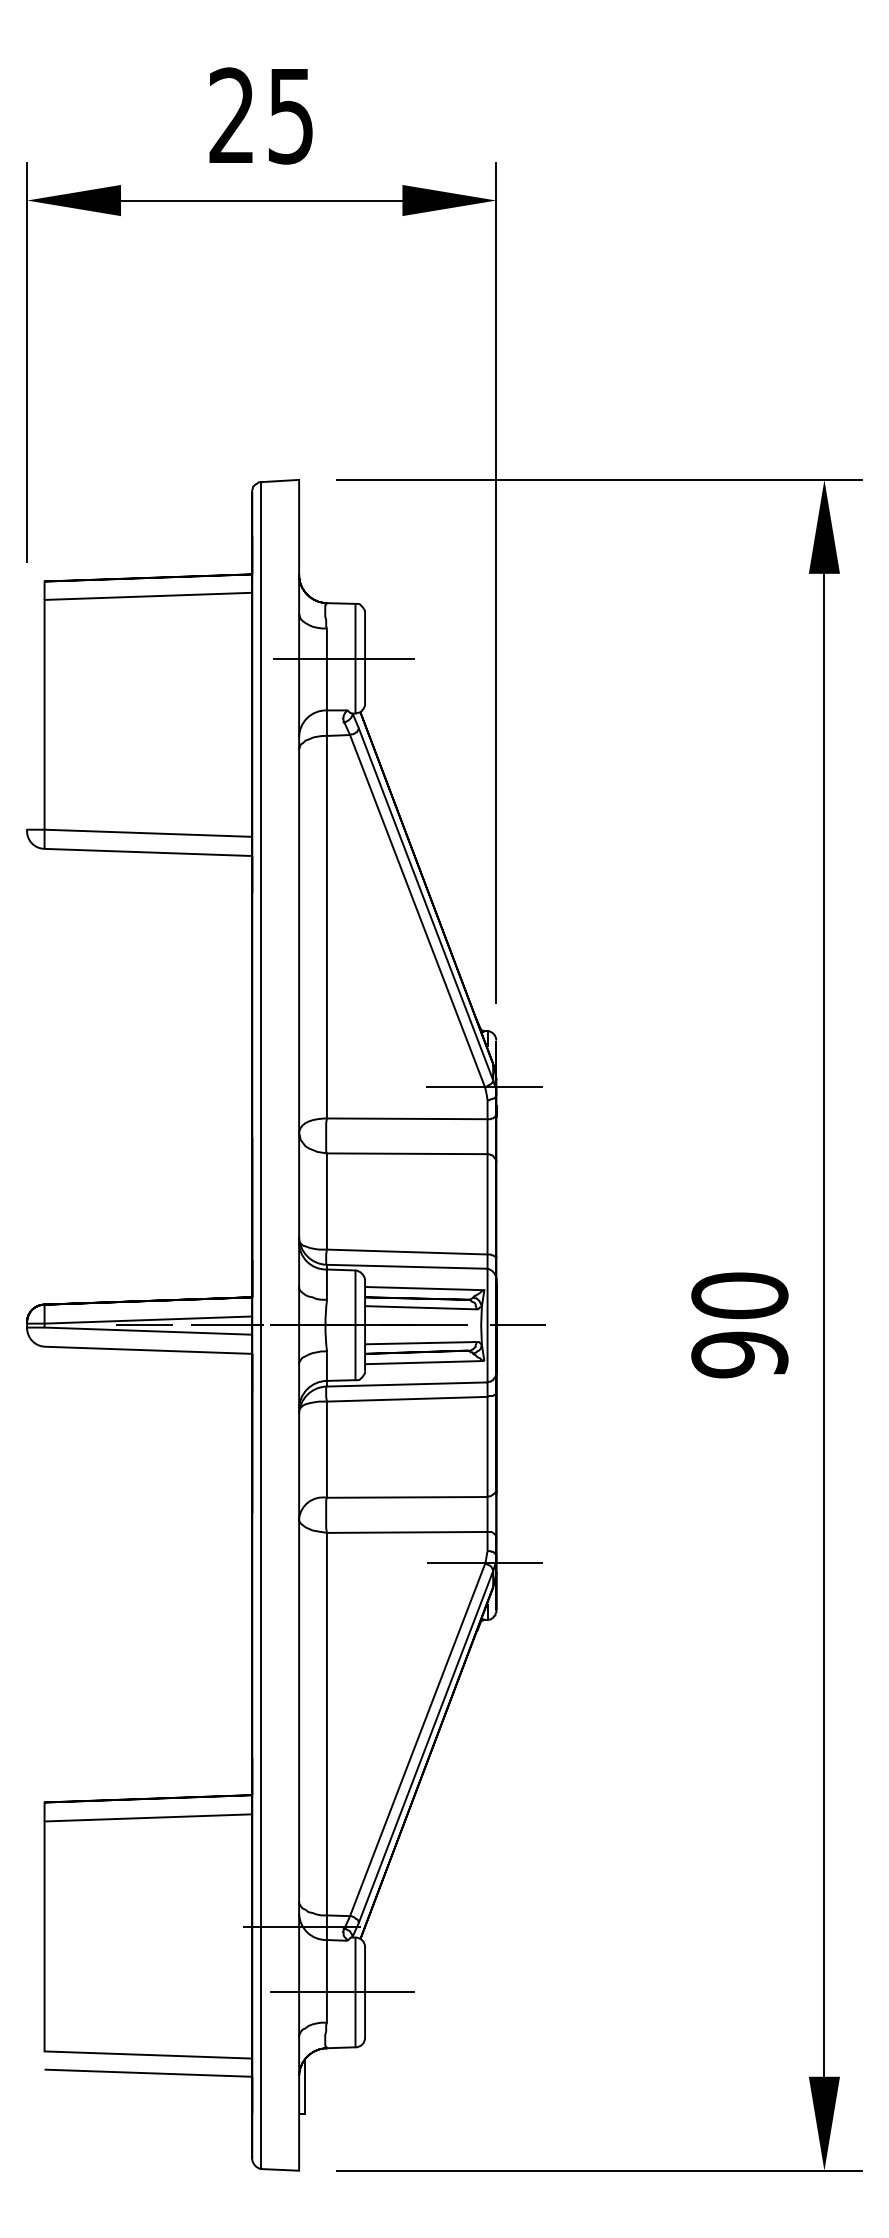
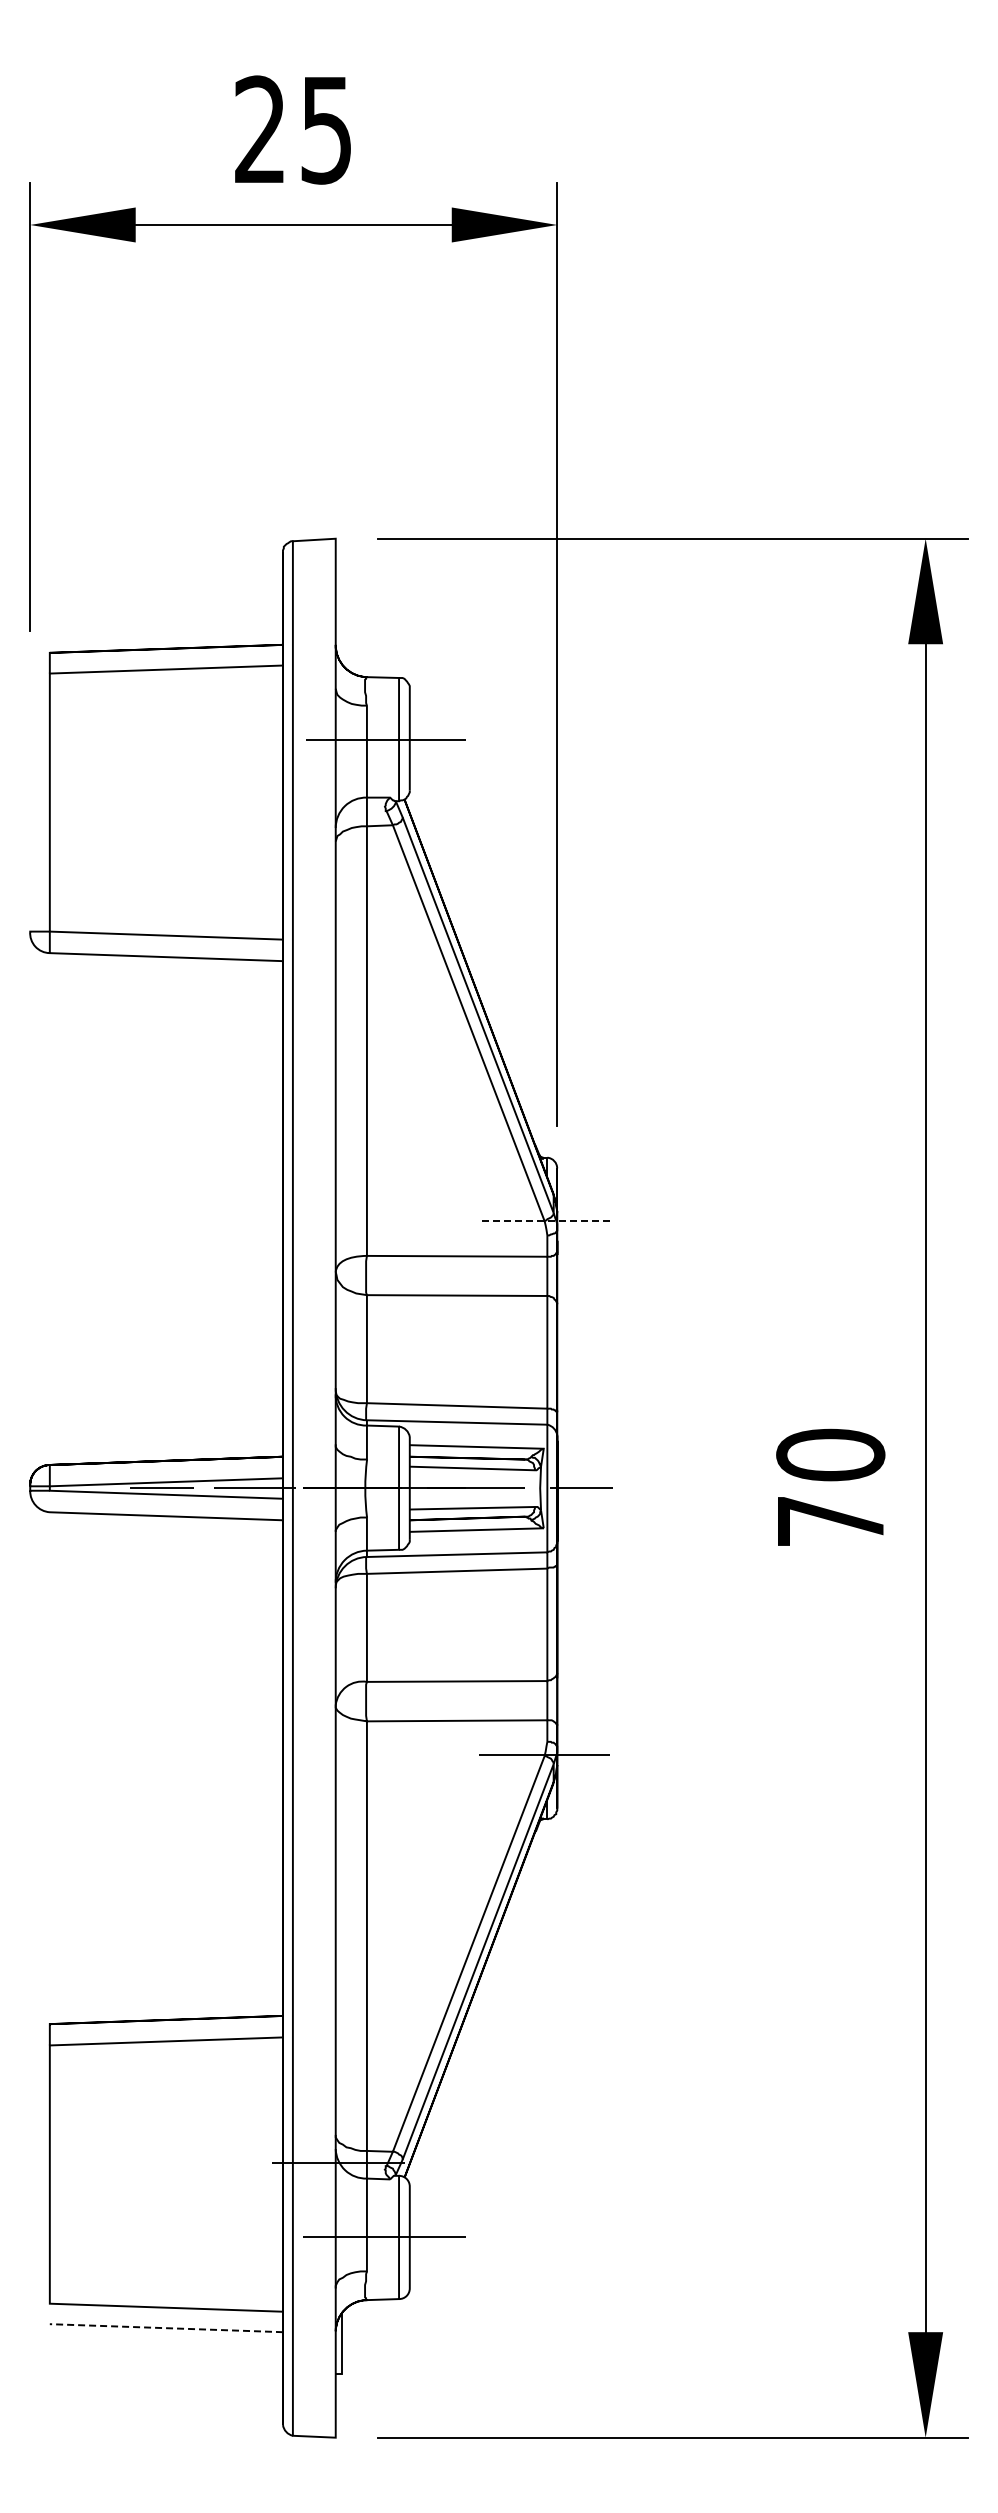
line: (485, 1087) -> (544, 1221), solid -> dashed
text: (739, 1354) -> (830, 1521), 90 -> 70
line: (148, 2073) -> (166, 2328), solid -> dashed

